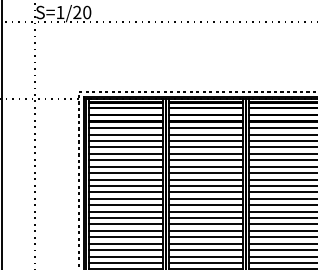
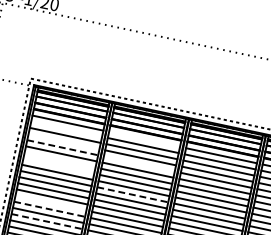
line: (205, 128) -> (144, 139), removed
line: (125, 134) -> (66, 129), removed
line: (125, 147) -> (63, 141), removed
line: (126, 153) -> (63, 147), solid -> dashed
line: (205, 153) -> (139, 163), removed
line: (125, 166) -> (60, 159), removed
line: (125, 173) -> (58, 166), removed
line: (206, 185) -> (133, 194), solid -> dashed
line: (125, 211) -> (50, 202), removed
line: (126, 218) -> (50, 209), solid -> dashed
line: (126, 230) -> (47, 221), solid -> dashed

